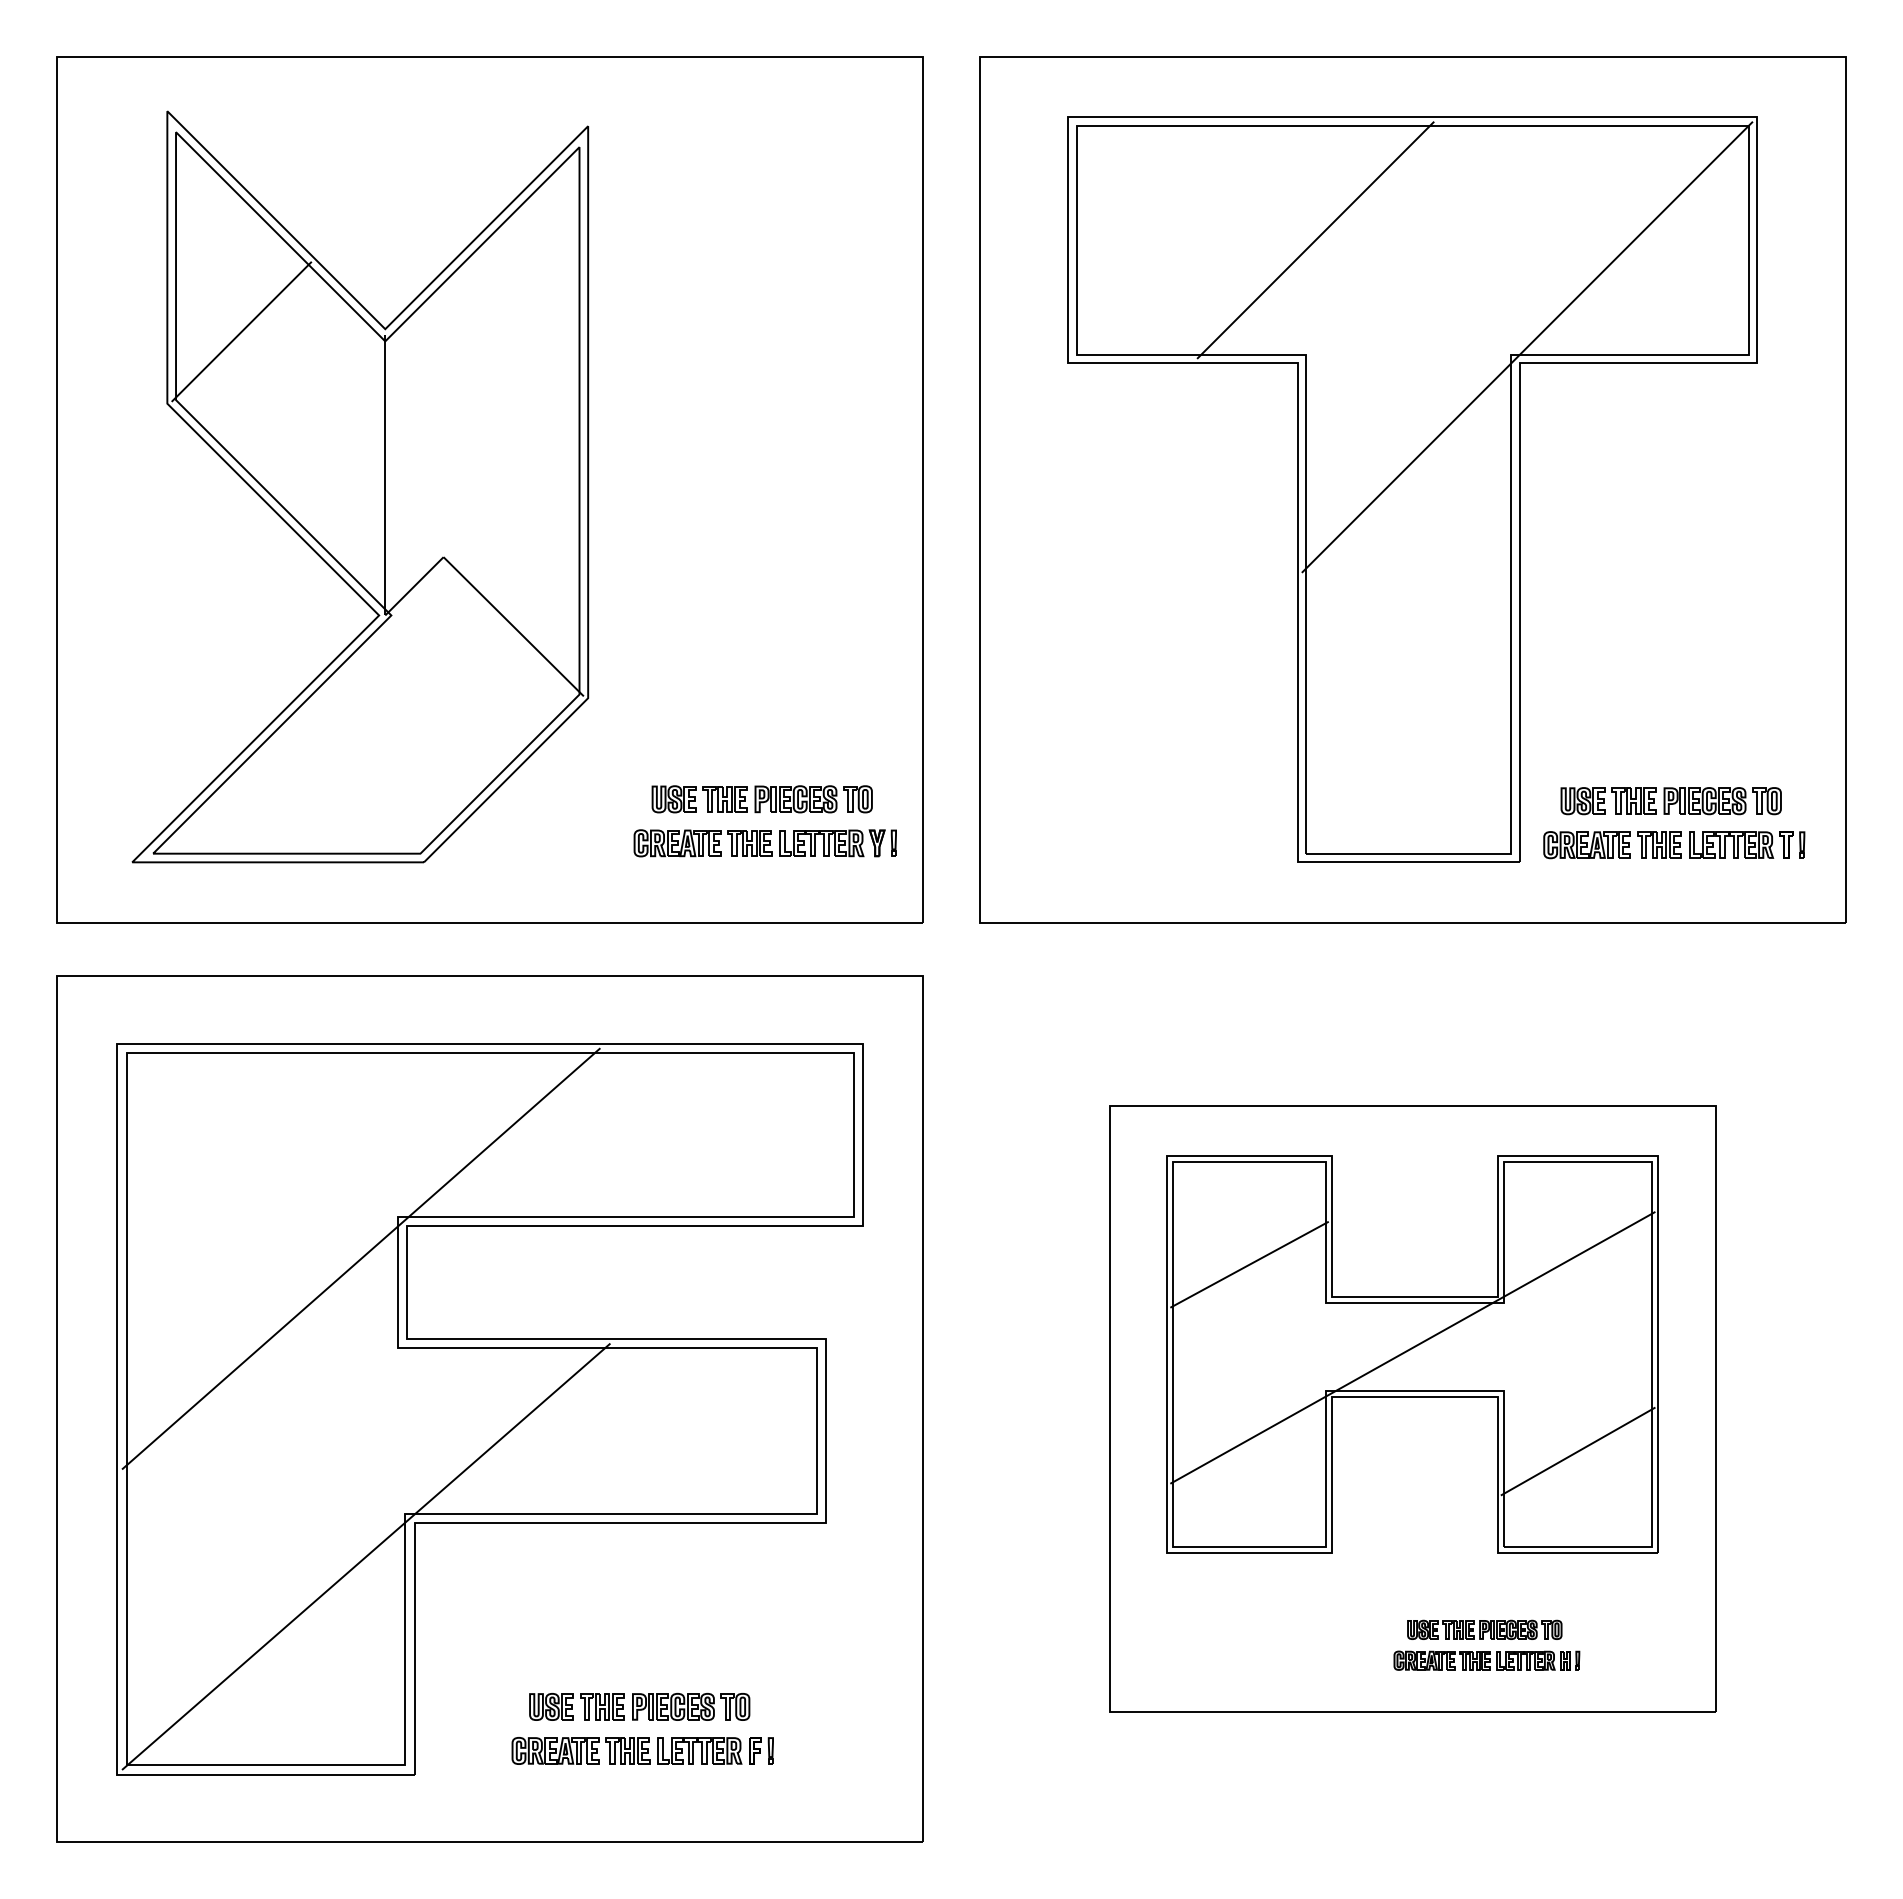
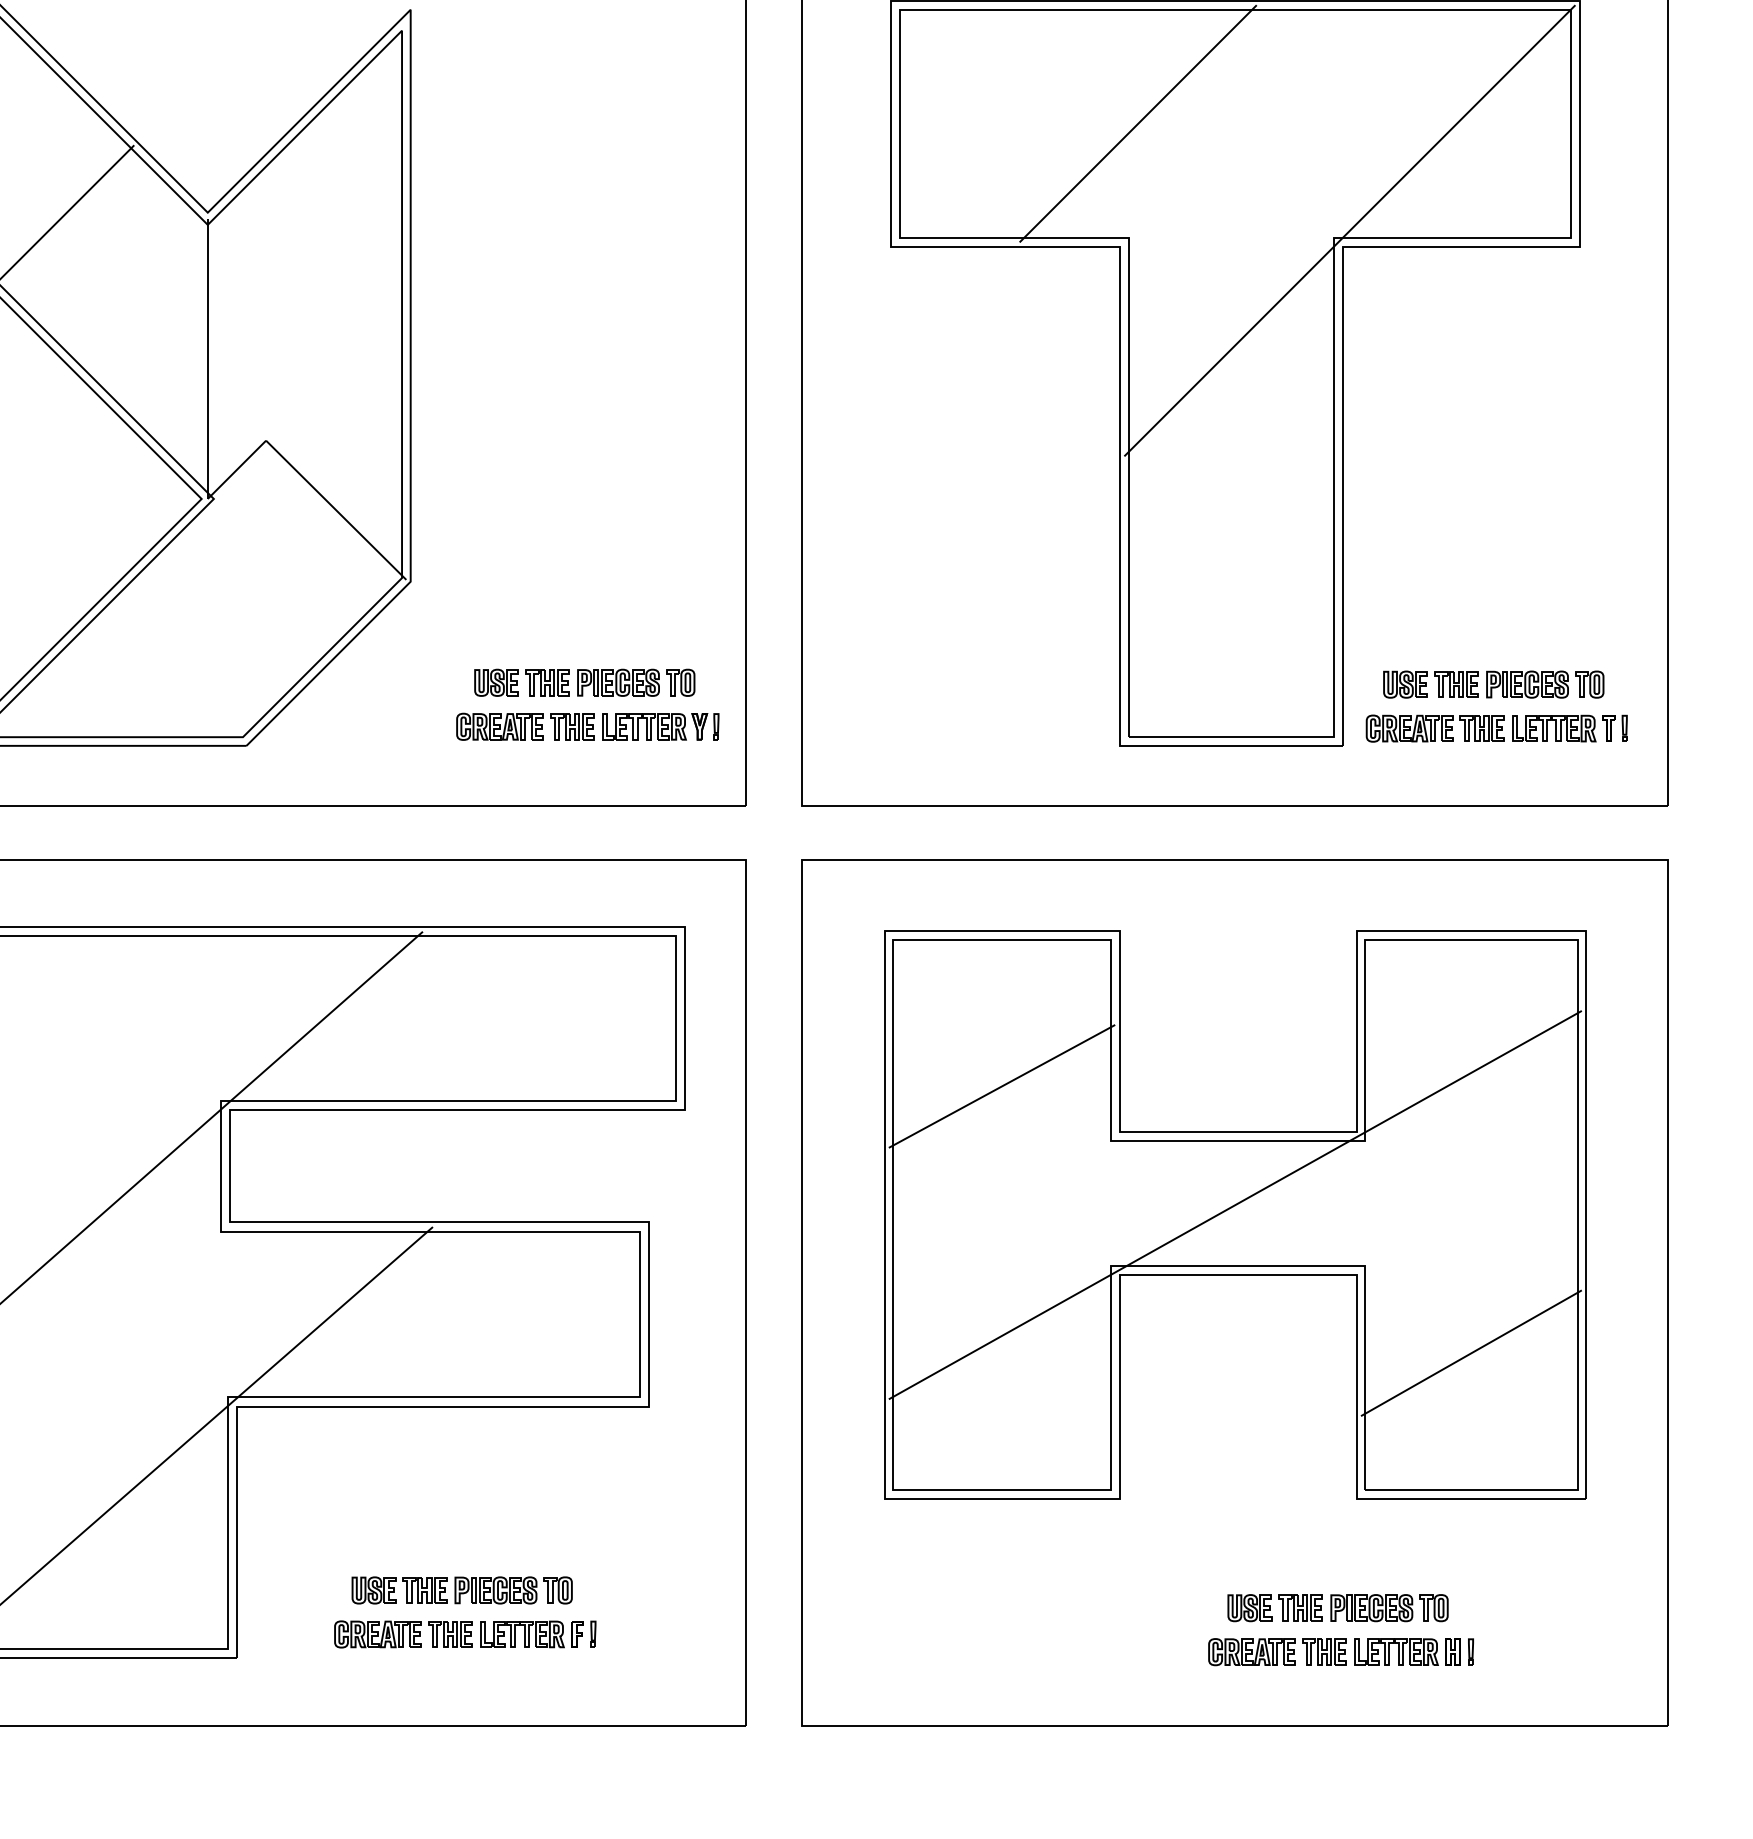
part: (1412, 1408) -> (1235, 1292), size x1.43

